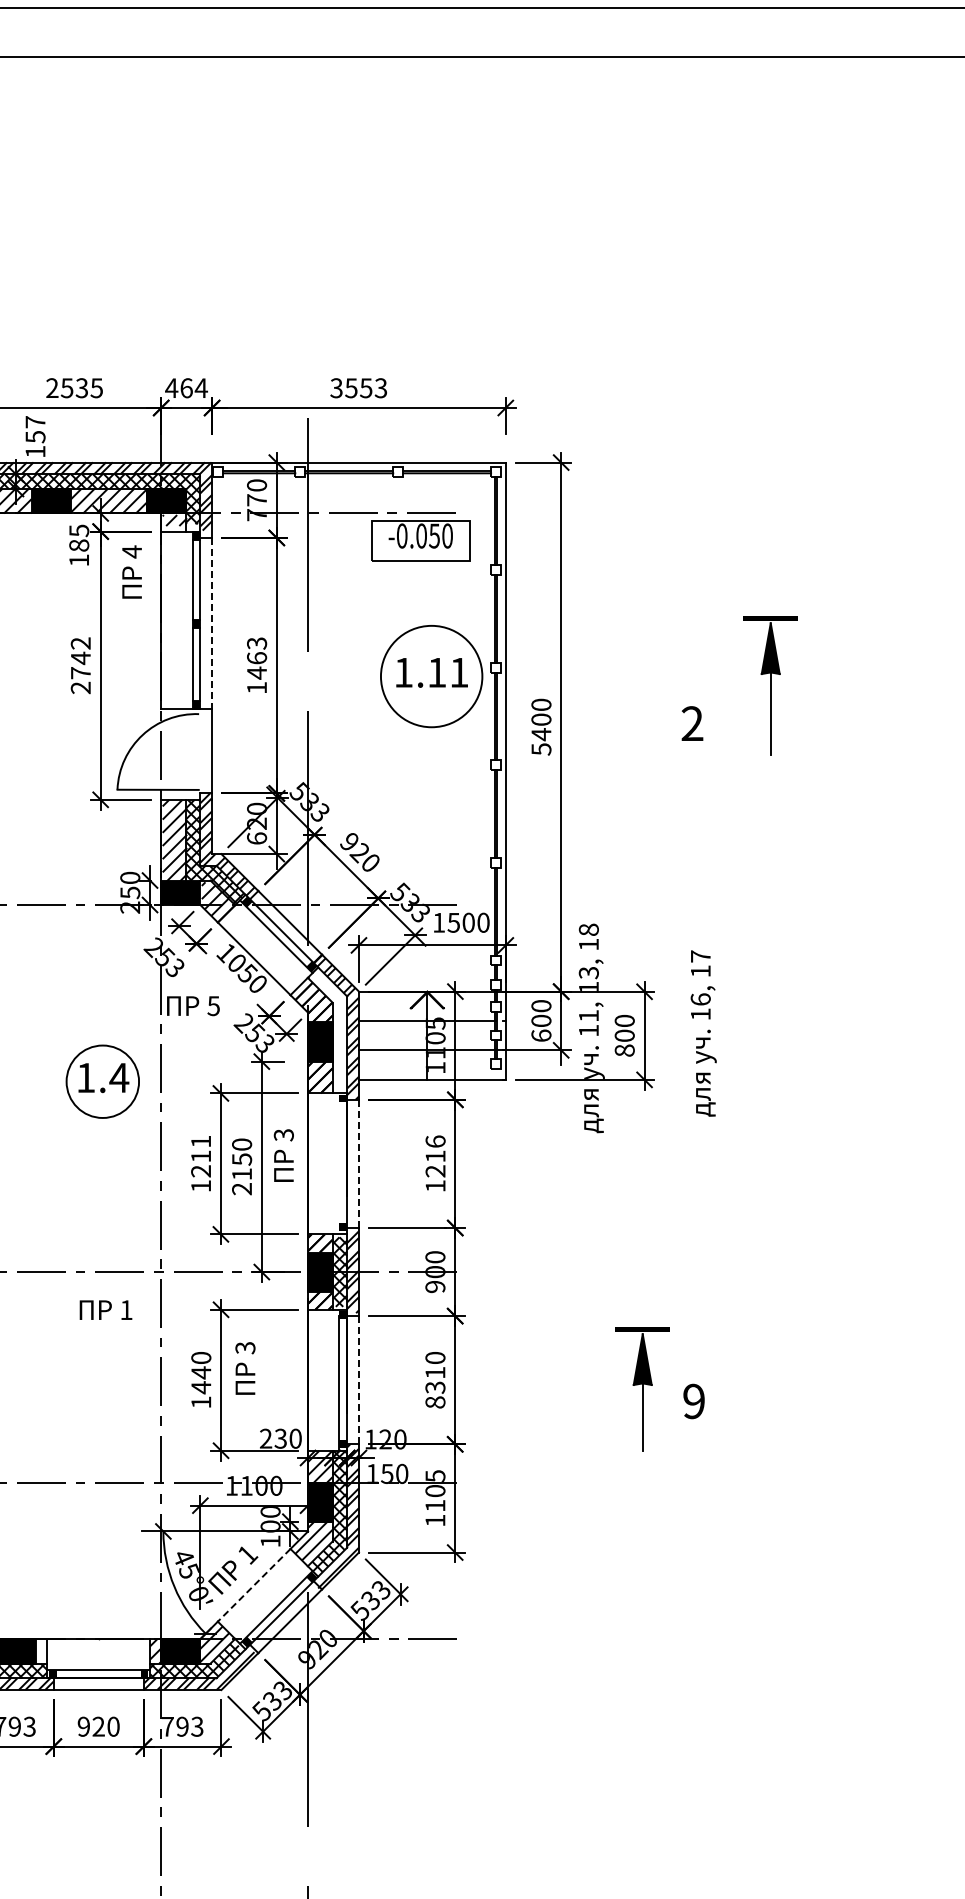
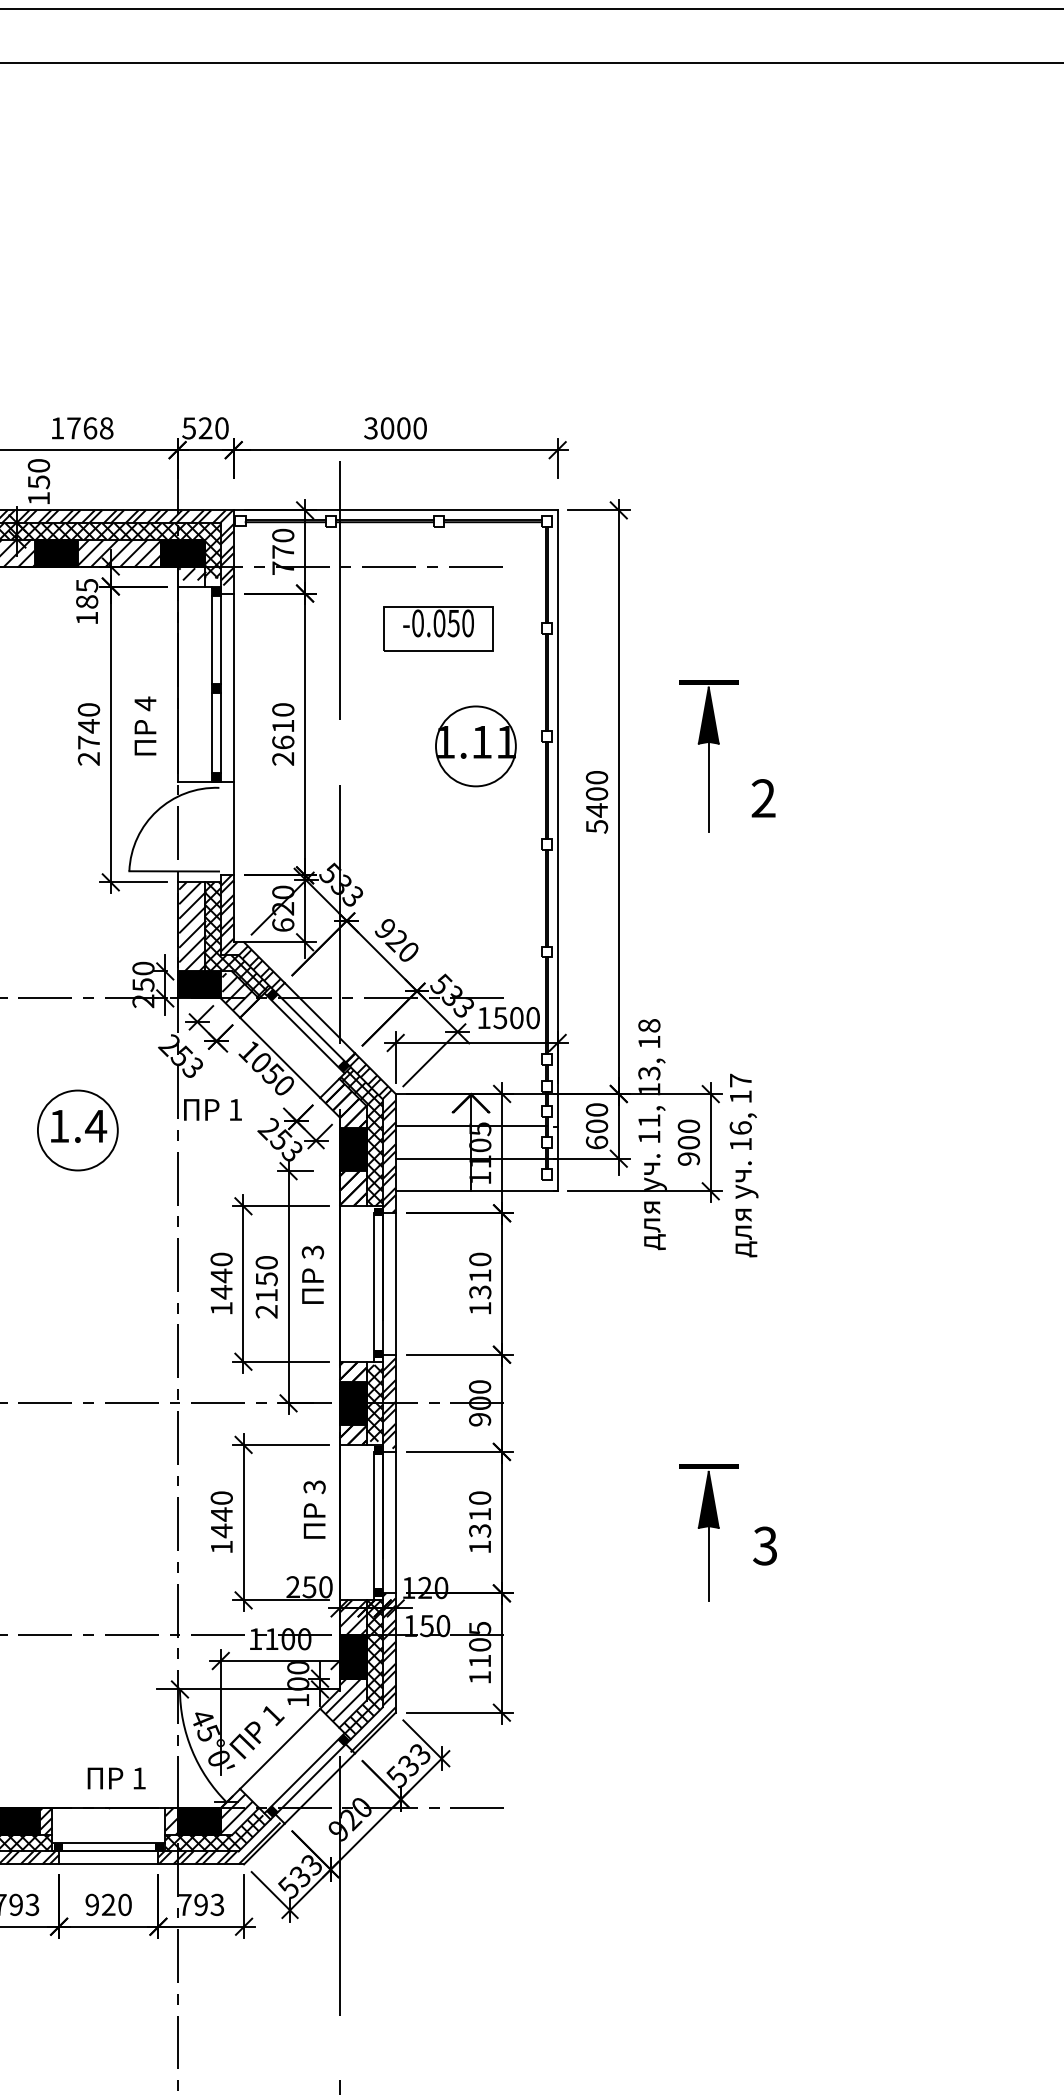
text: (74, 388) -> (81, 428), 2535 -> 1768
text: (186, 388) -> (205, 428), 464 -> 520
text: (366, 388) -> (404, 428), 3553 -> 3000
text: (35, 422) -> (38, 466), 157 -> 150
part: (420, 540) -> (438, 628), moved
text: (131, 571) -> (144, 725), moved
line: (212, 623) -> (234, 687), dashed -> solid
text: (80, 643) -> (88, 709), 2742 -> 2740
text: (257, 665) -> (283, 734), 1463 -> 2610
circle: (431, 676) -> (475, 746), size x0.71
part: (770, 685) -> (708, 756), moved
text: (213, 1006) -> (235, 1110), 5 -> 1
hatch: (328, 1031) -> (362, 1137), added
text: (703, 1033) -> (743, 1165), moved
text: (624, 1050) -> (688, 1158), 800 -> 900
part: (102, 1081) -> (77, 1130), moved
text: (201, 1156) -> (222, 1275), 1211 -> 1440
text: (435, 1156) -> (480, 1275), 1216 -> 1310
line: (358, 1163) -> (395, 1283), dashed -> solid
line: (339, 1166) -> (374, 1286), added
text: (105, 1309) -> (116, 1777), moved
text: (245, 1368) -> (314, 1509), moved
line: (358, 1380) -> (395, 1522), dashed -> solid
text: (693, 1401) -> (764, 1546), 9 -> 3
text: (435, 1402) -> (480, 1547), 8310 -> 1310
text: (280, 1438) -> (309, 1586), 230 -> 250
line: (253, 1585) -> (279, 1749), dashed -> solid
hatch: (41, 1651) -> (45, 1821), added

